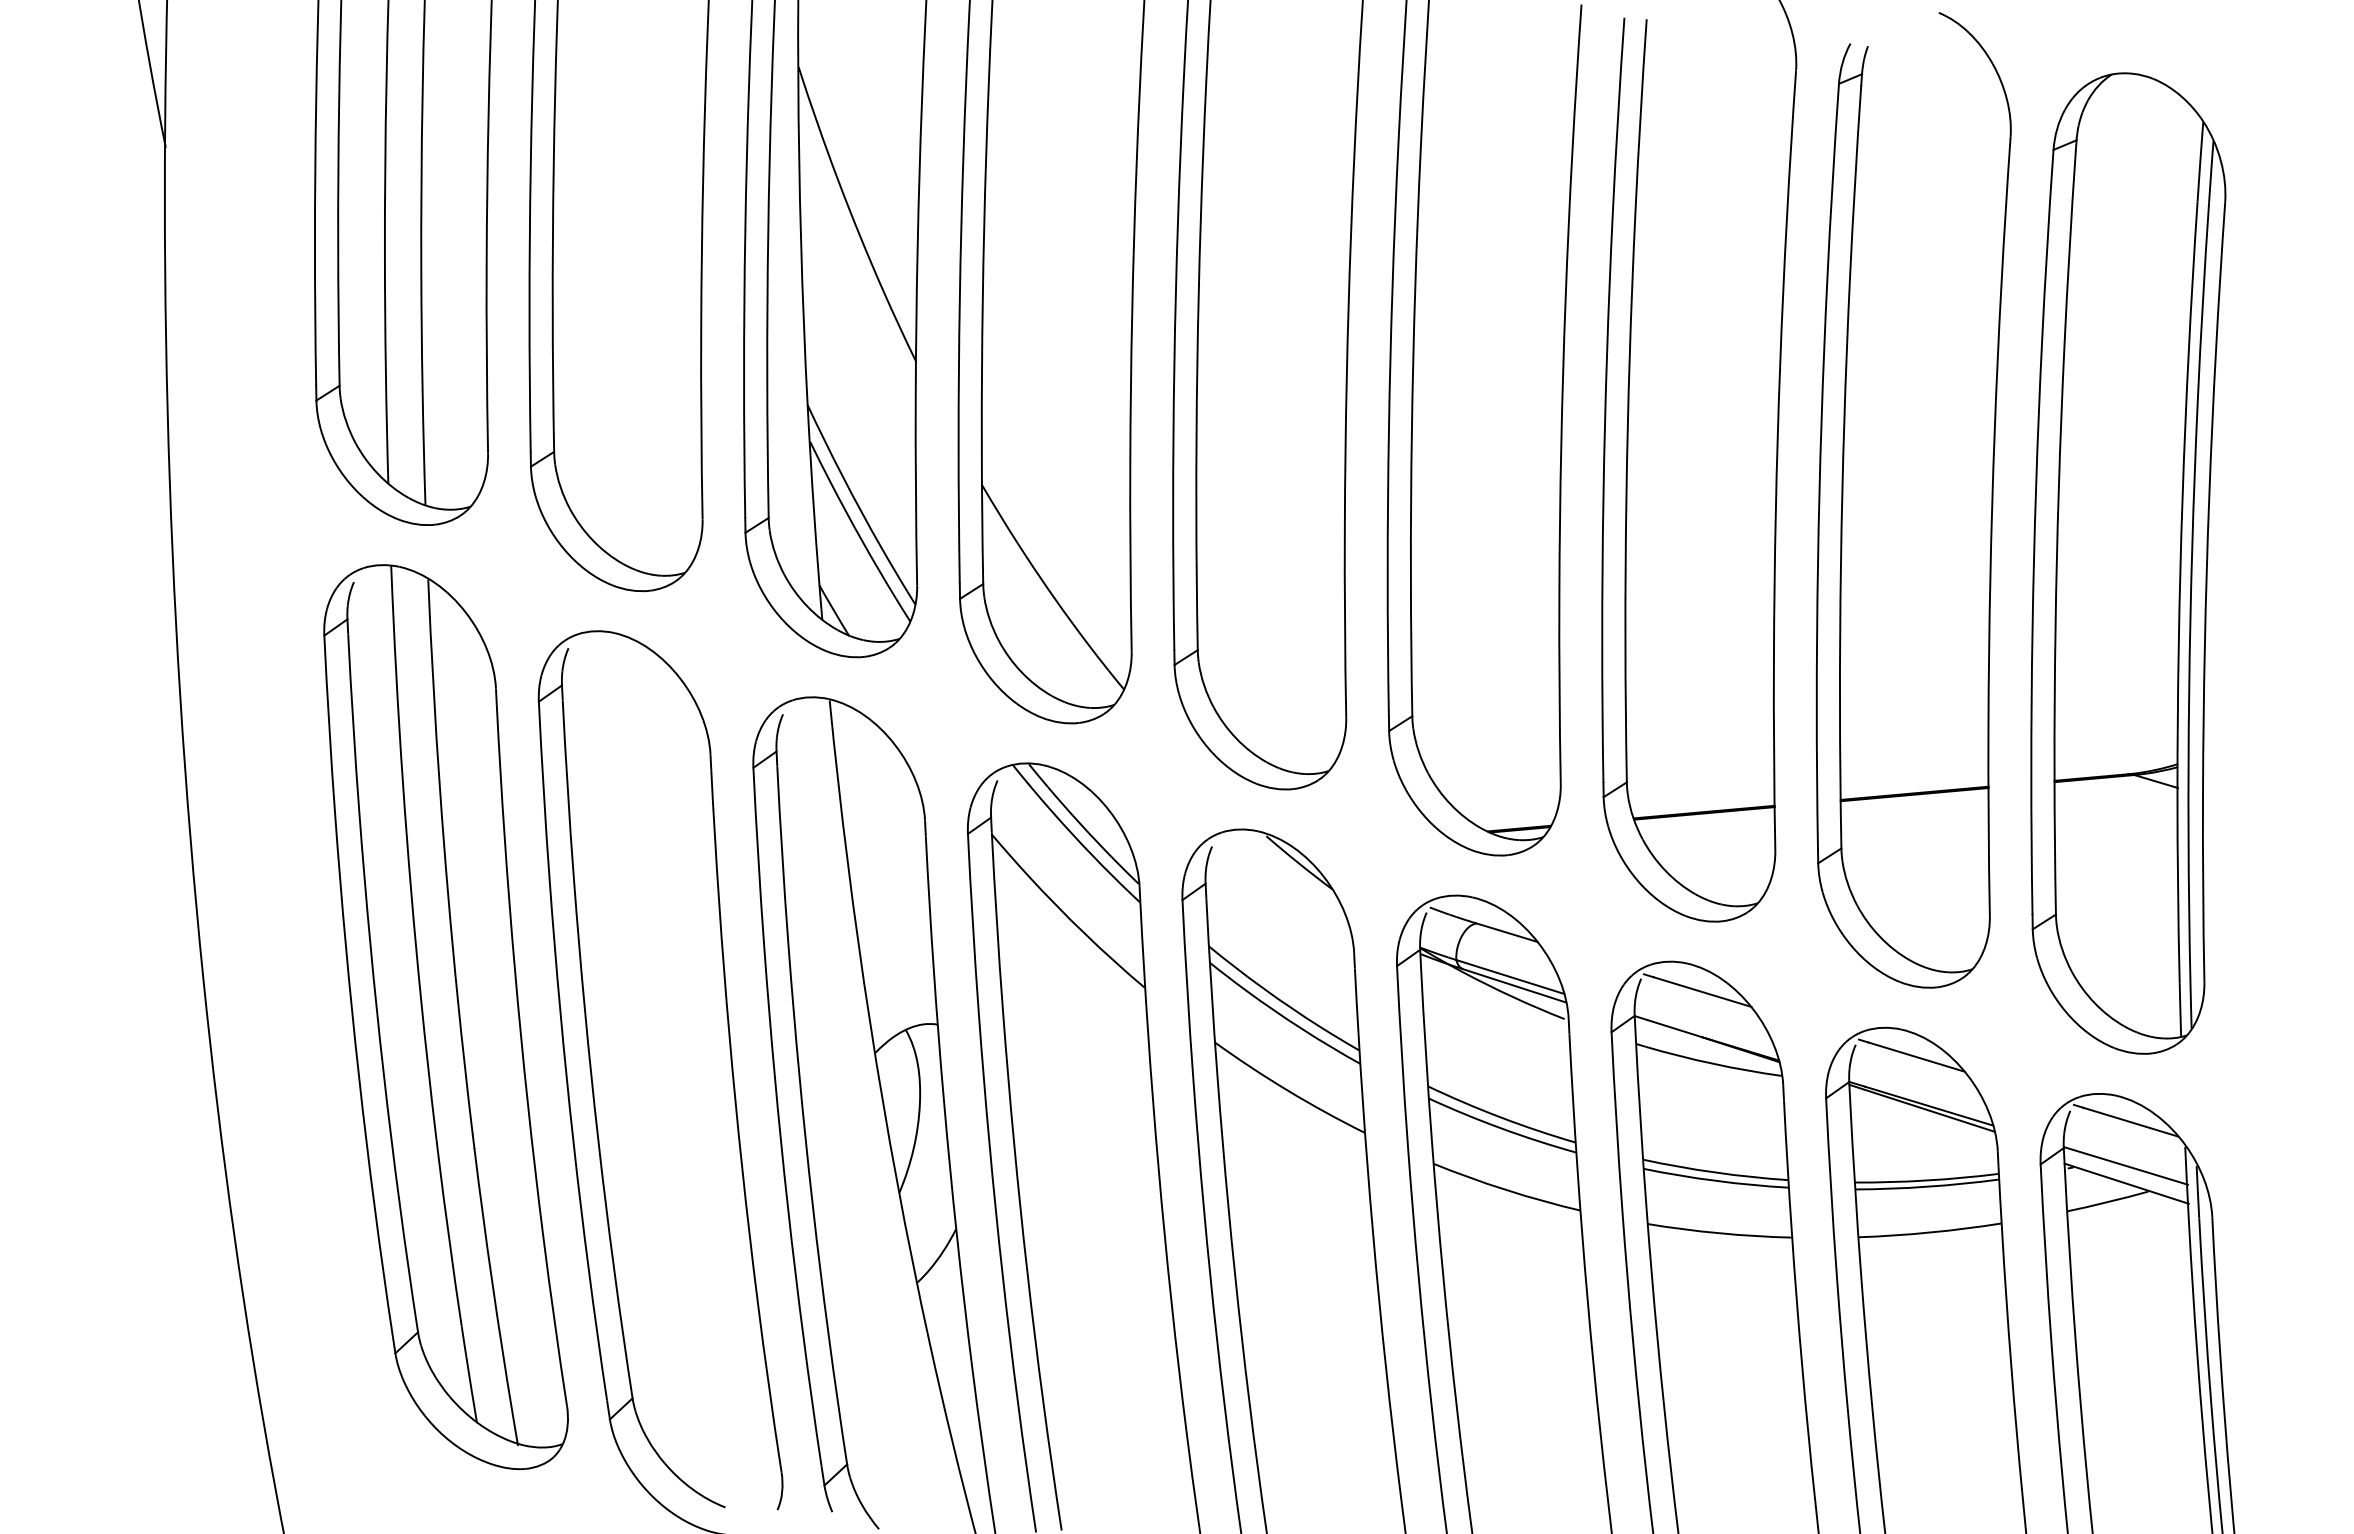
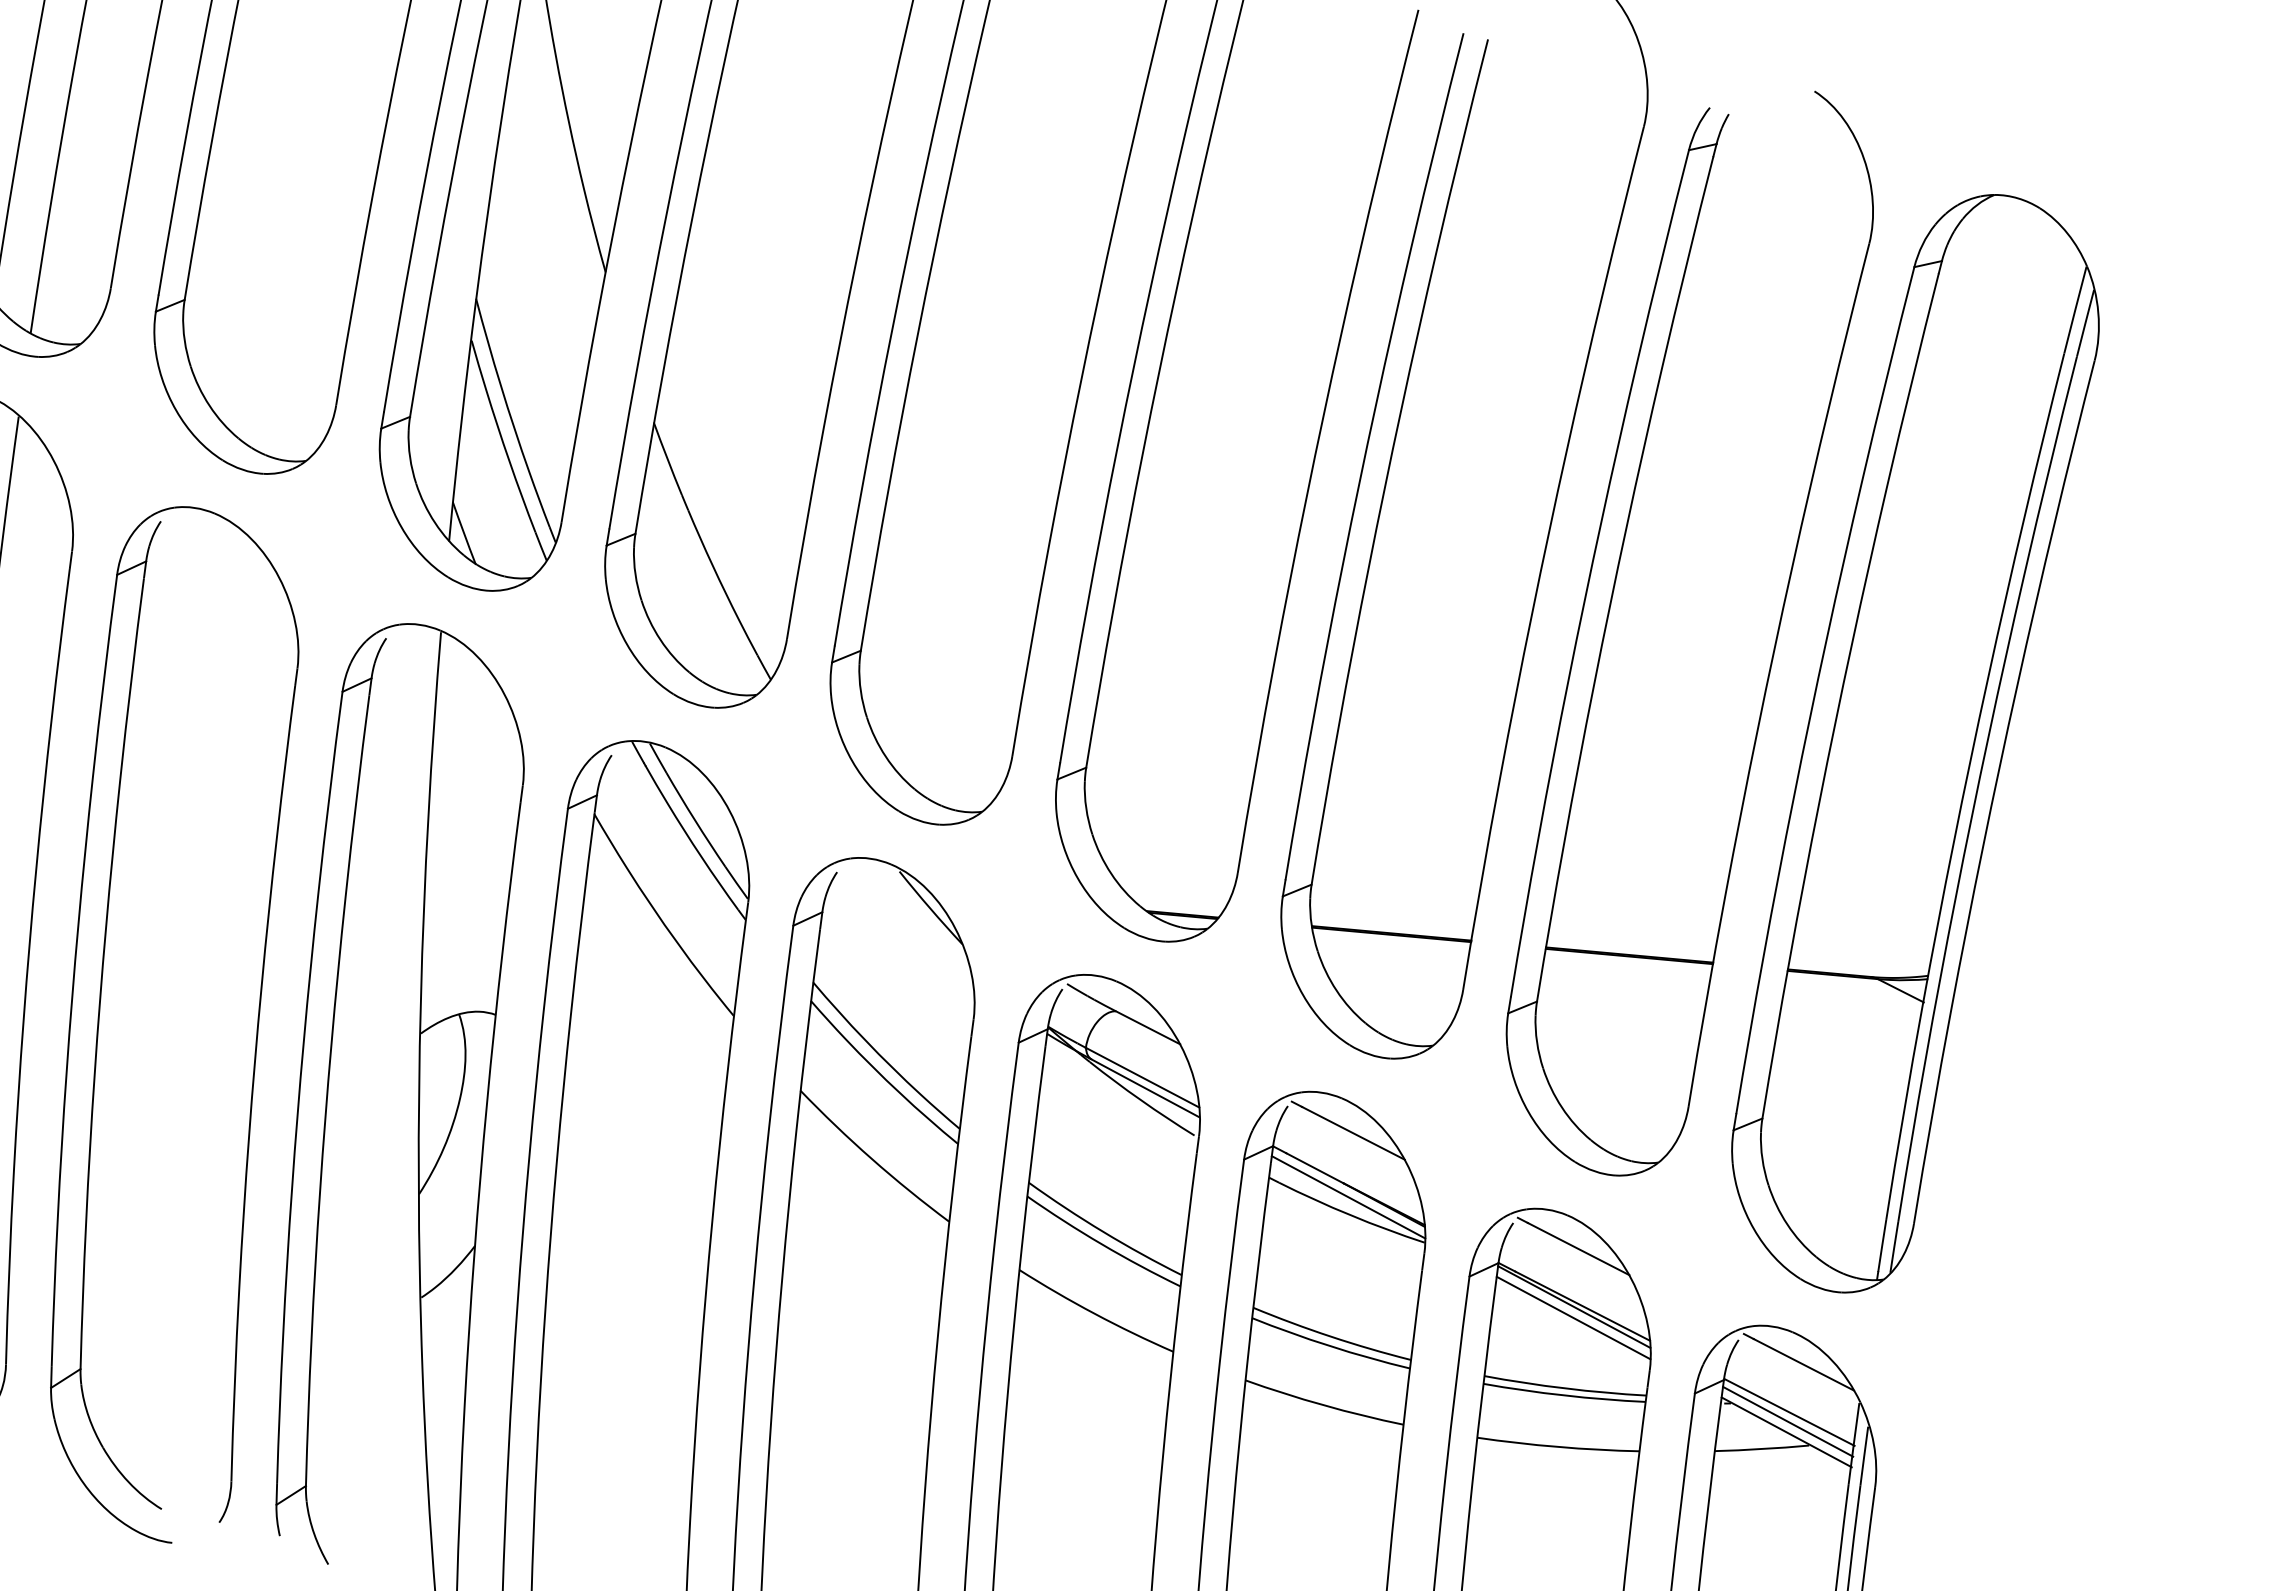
line: (1708, 1048) -> (1348, 1197), added
line: (1922, 1117) -> (1572, 1317), added
line: (2126, 1174) -> (1788, 1422), added

